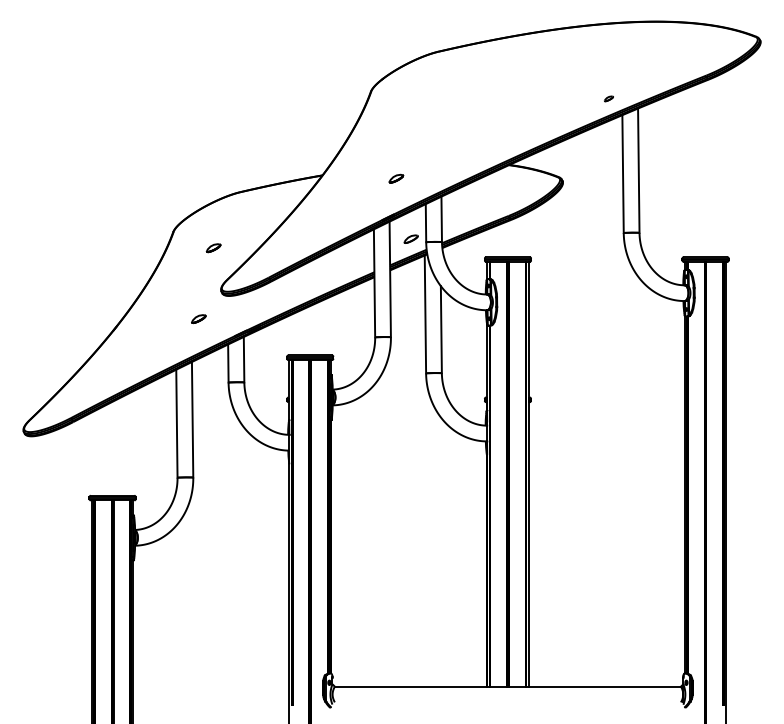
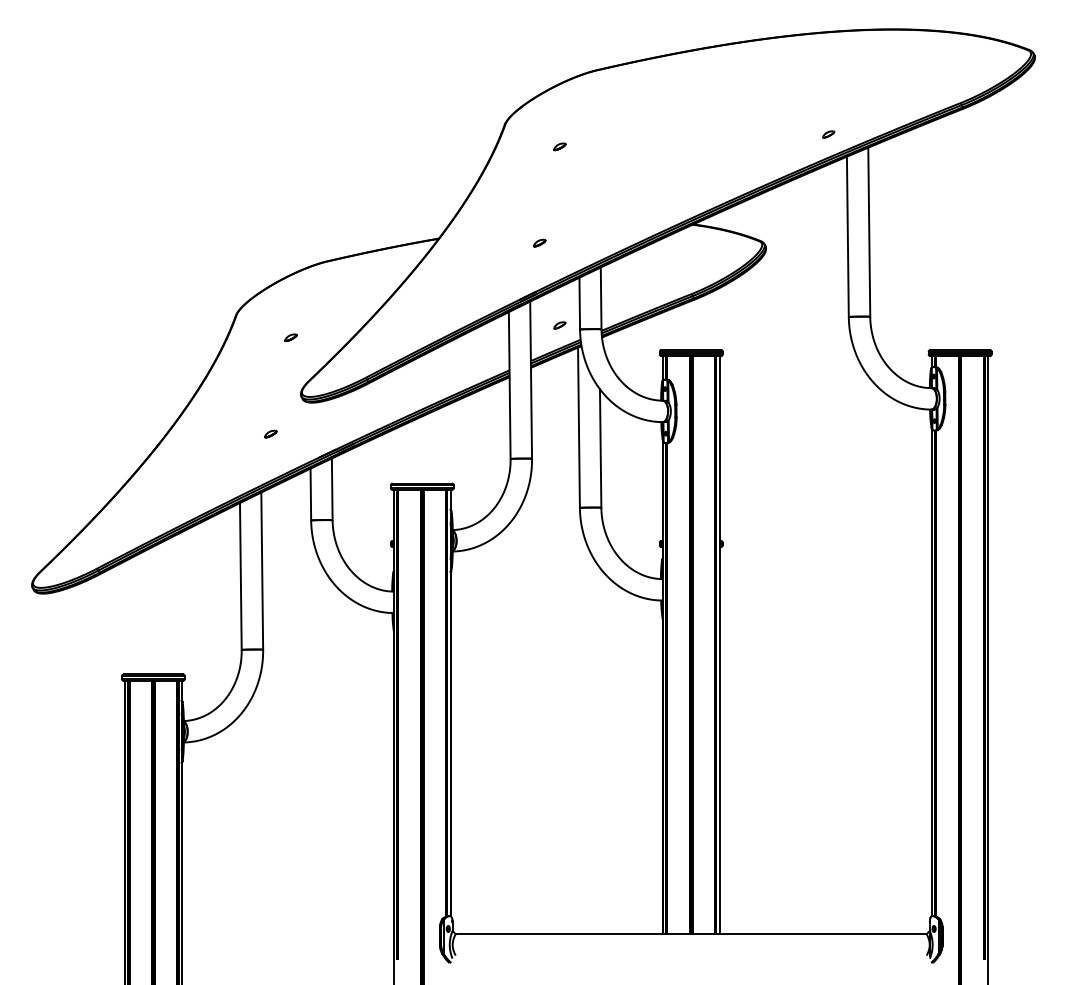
part: (411, 107) -> (559, 146), added
part: (396, 178) -> (539, 242), size x0.62
part: (411, 239) -> (559, 325), size x0.62
part: (213, 248) -> (290, 337), size x0.62
part: (198, 318) -> (270, 433), size x0.62

